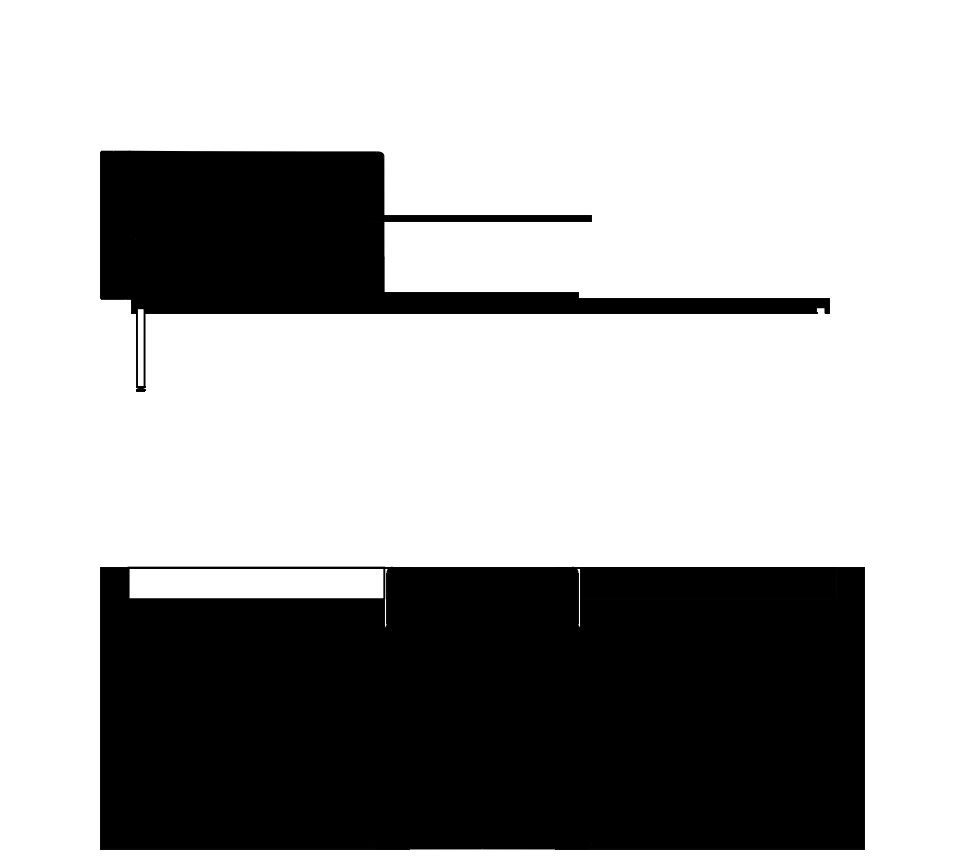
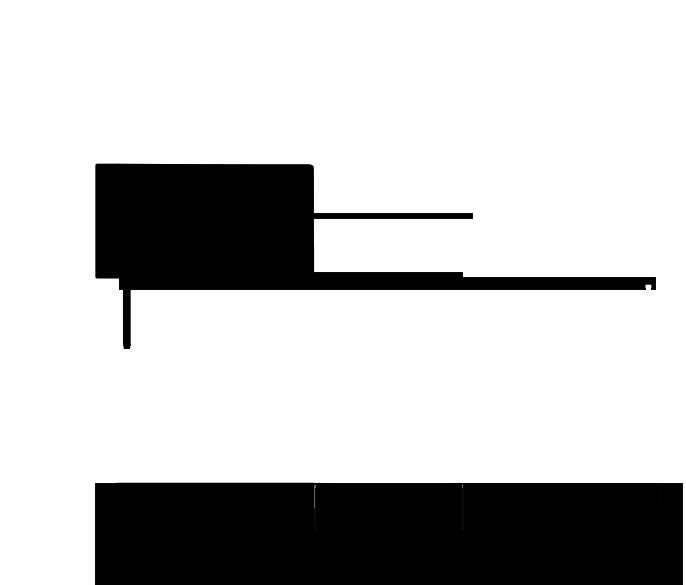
fill: (140, 347) -> (126, 314), added
fill: (256, 583) -> (215, 495), added

